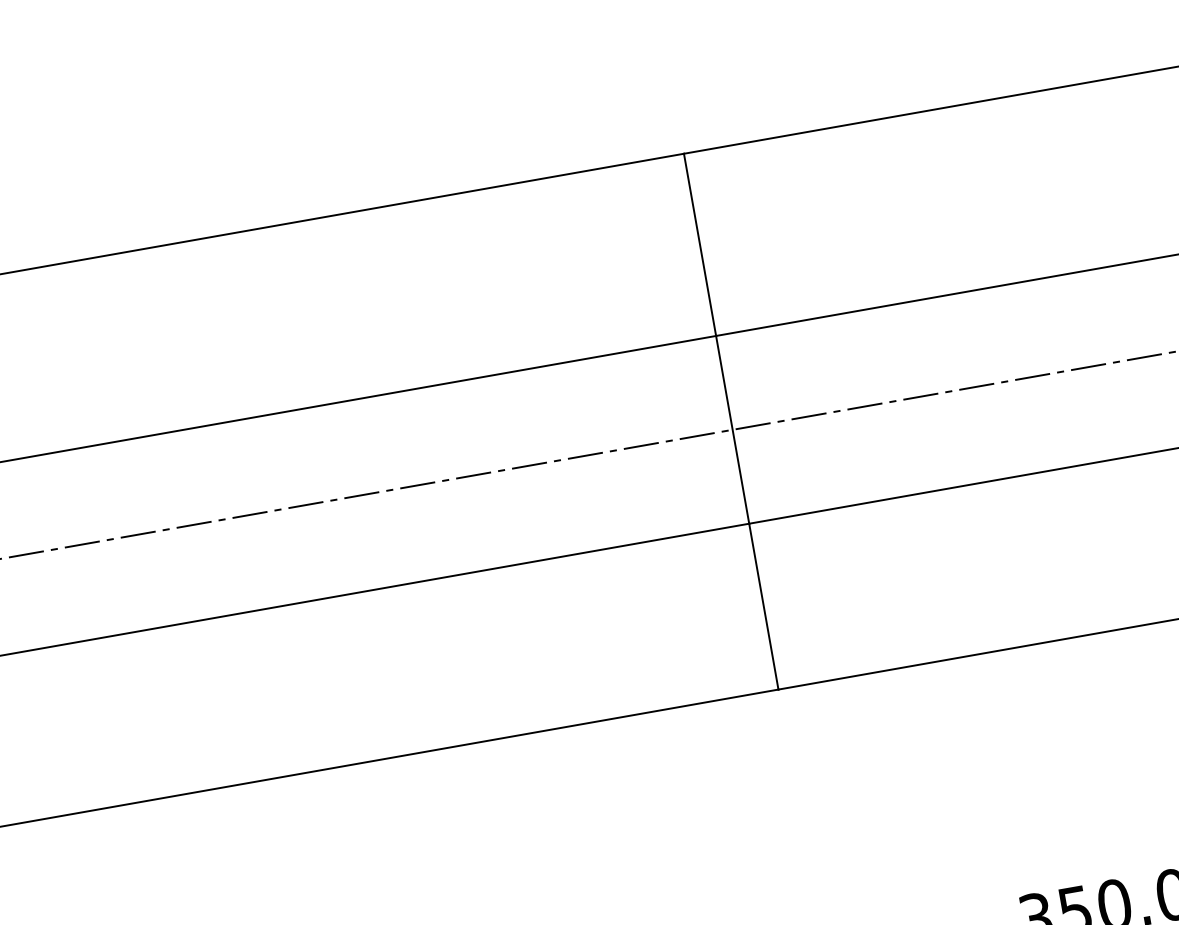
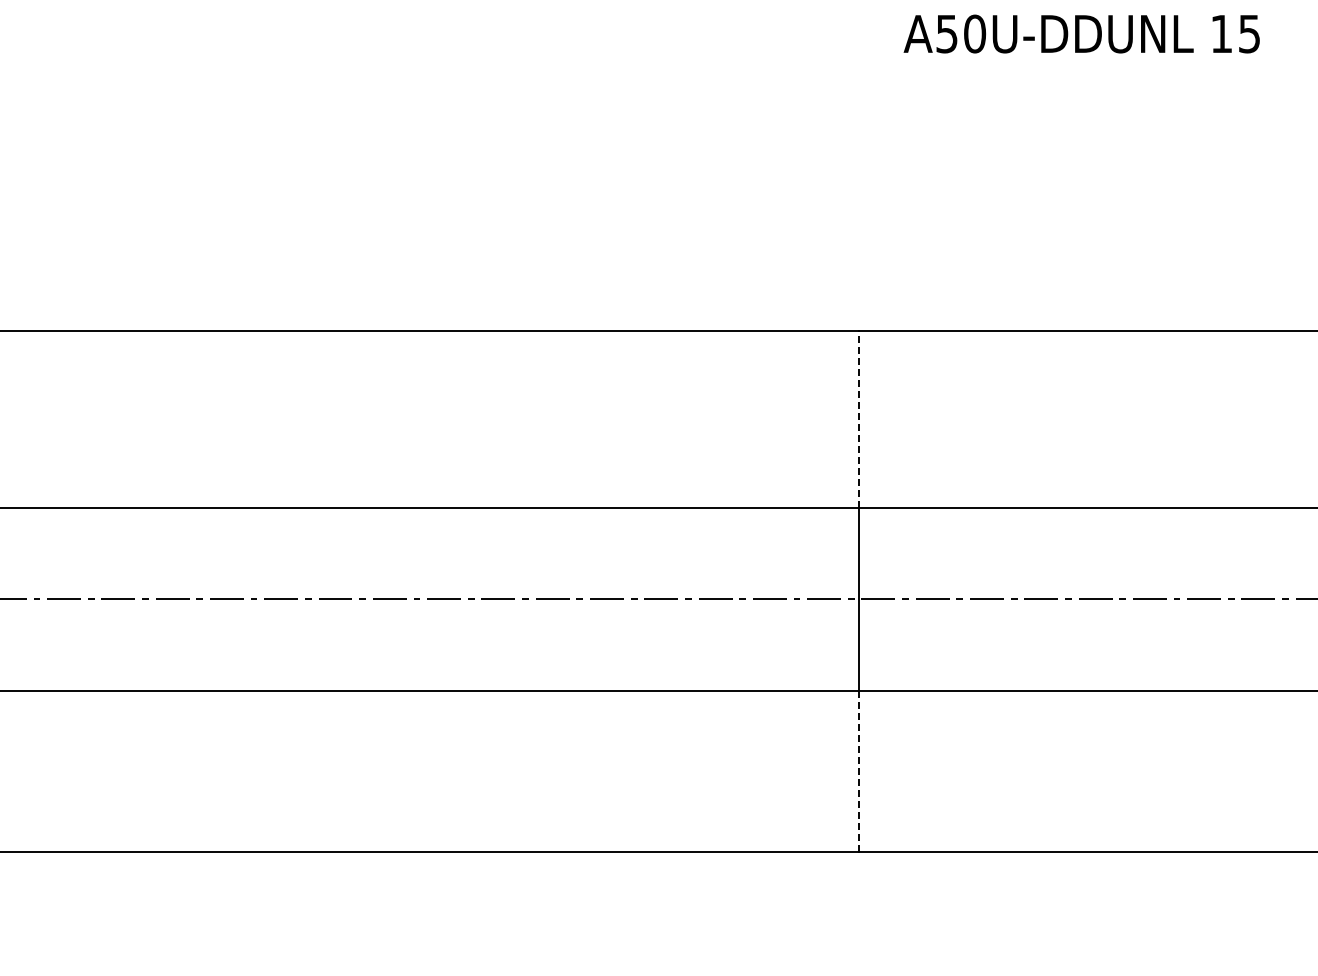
line: (699, 244) -> (858, 419), solid -> dashed
line: (763, 607) -> (858, 771), solid -> dashed

